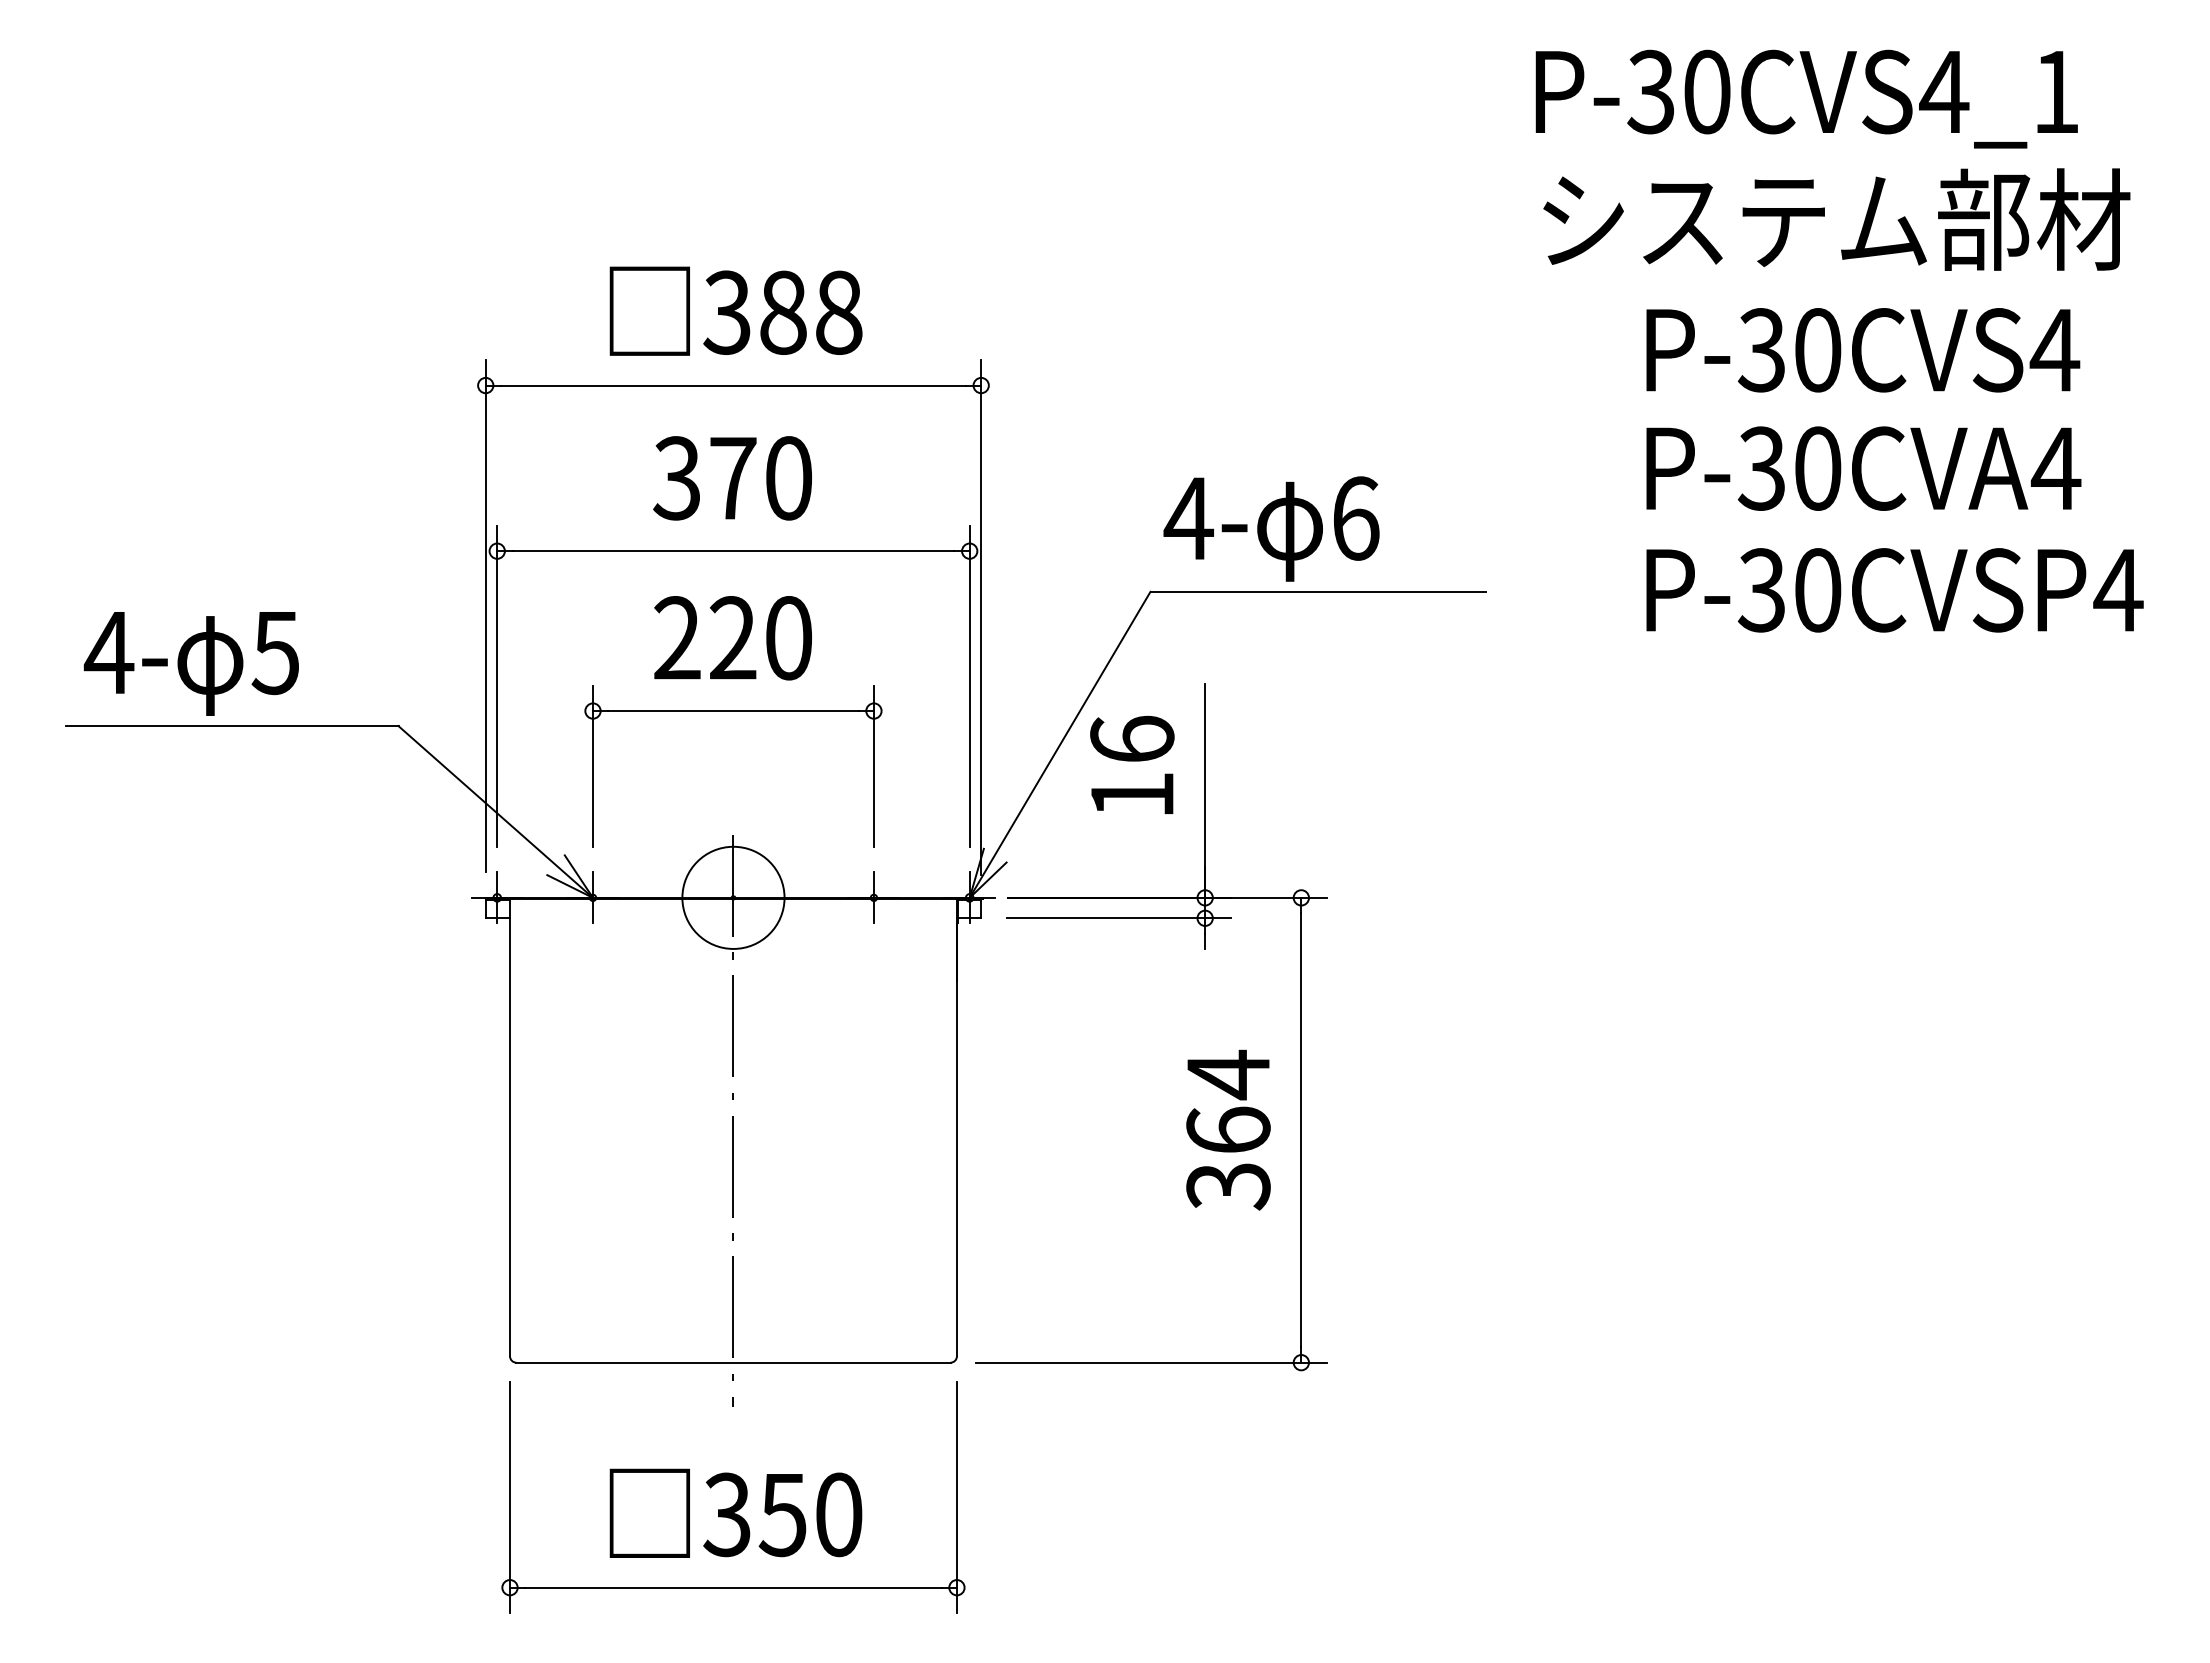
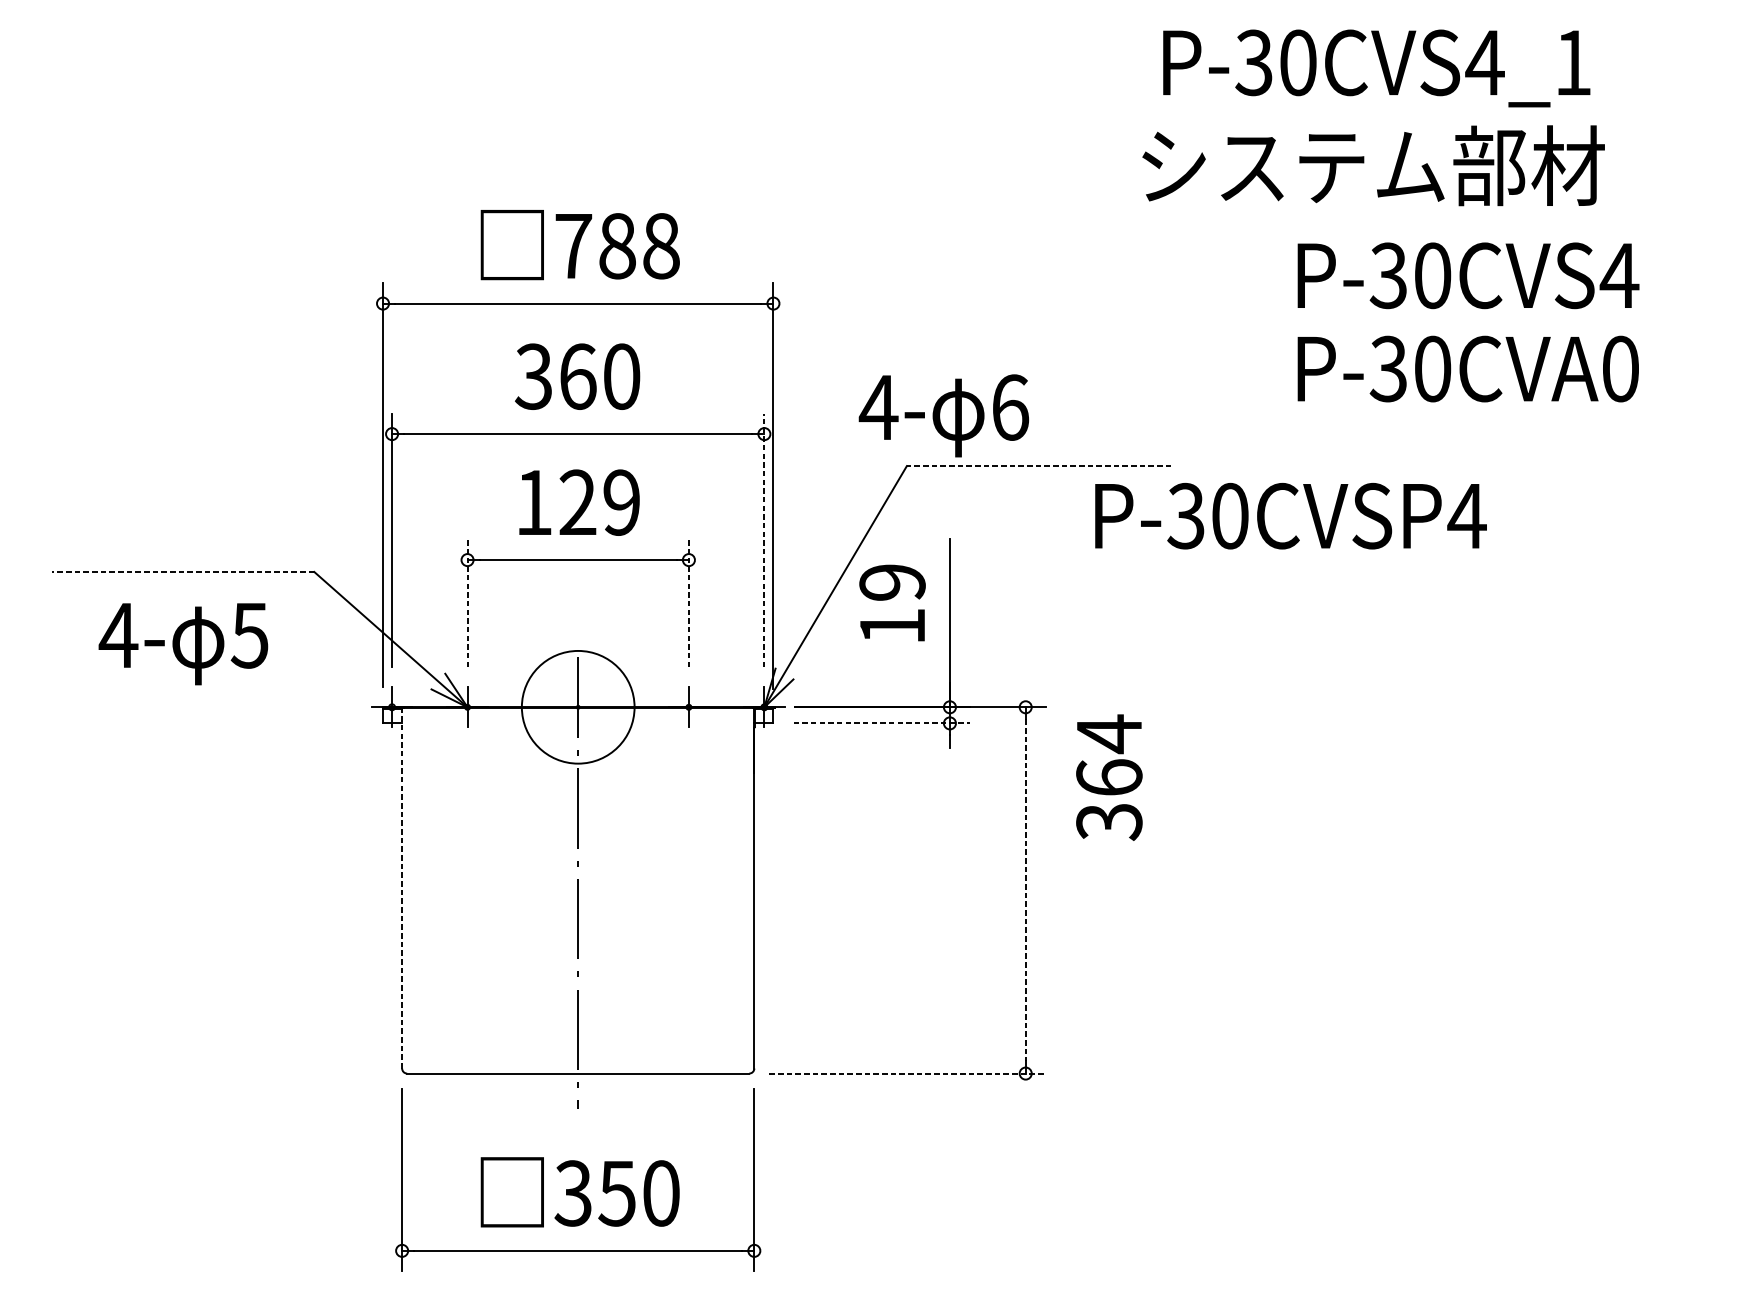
text: (1806, 98) -> (1376, 67), moved
text: (1836, 219) -> (1373, 165), moved
text: (726, 312) -> (572, 246), 388 -> 788
text: (2055, 468) -> (1619, 368), P-30CVA4 -> P-30CVA0
text: (733, 478) -> (578, 376), 370 -> 360
text: (1271, 528) -> (943, 415), moved
text: (1894, 590) -> (1290, 516), moved
line: (1318, 591) -> (1039, 465), solid -> dashed
text: (733, 638) -> (578, 502), 220 -> 129
text: (190, 663) -> (182, 643), moved
line: (969, 686) -> (764, 540), solid -> dashed
line: (231, 726) -> (182, 572), solid -> dashed
text: (1132, 738) -> (892, 581), 16 -> 19
line: (593, 766) -> (467, 603), solid -> dashed
line: (873, 766) -> (688, 603), solid -> dashed
circle: (733, 897) -> (578, 707), size x1.4
line: (1118, 918) -> (881, 723), solid -> dashed
line: (510, 1128) -> (402, 889), solid -> dashed
text: (1228, 1129) -> (1109, 777), moved
line: (1301, 1130) -> (1025, 890), solid -> dashed
line: (1151, 1362) -> (907, 1073), solid -> dashed

